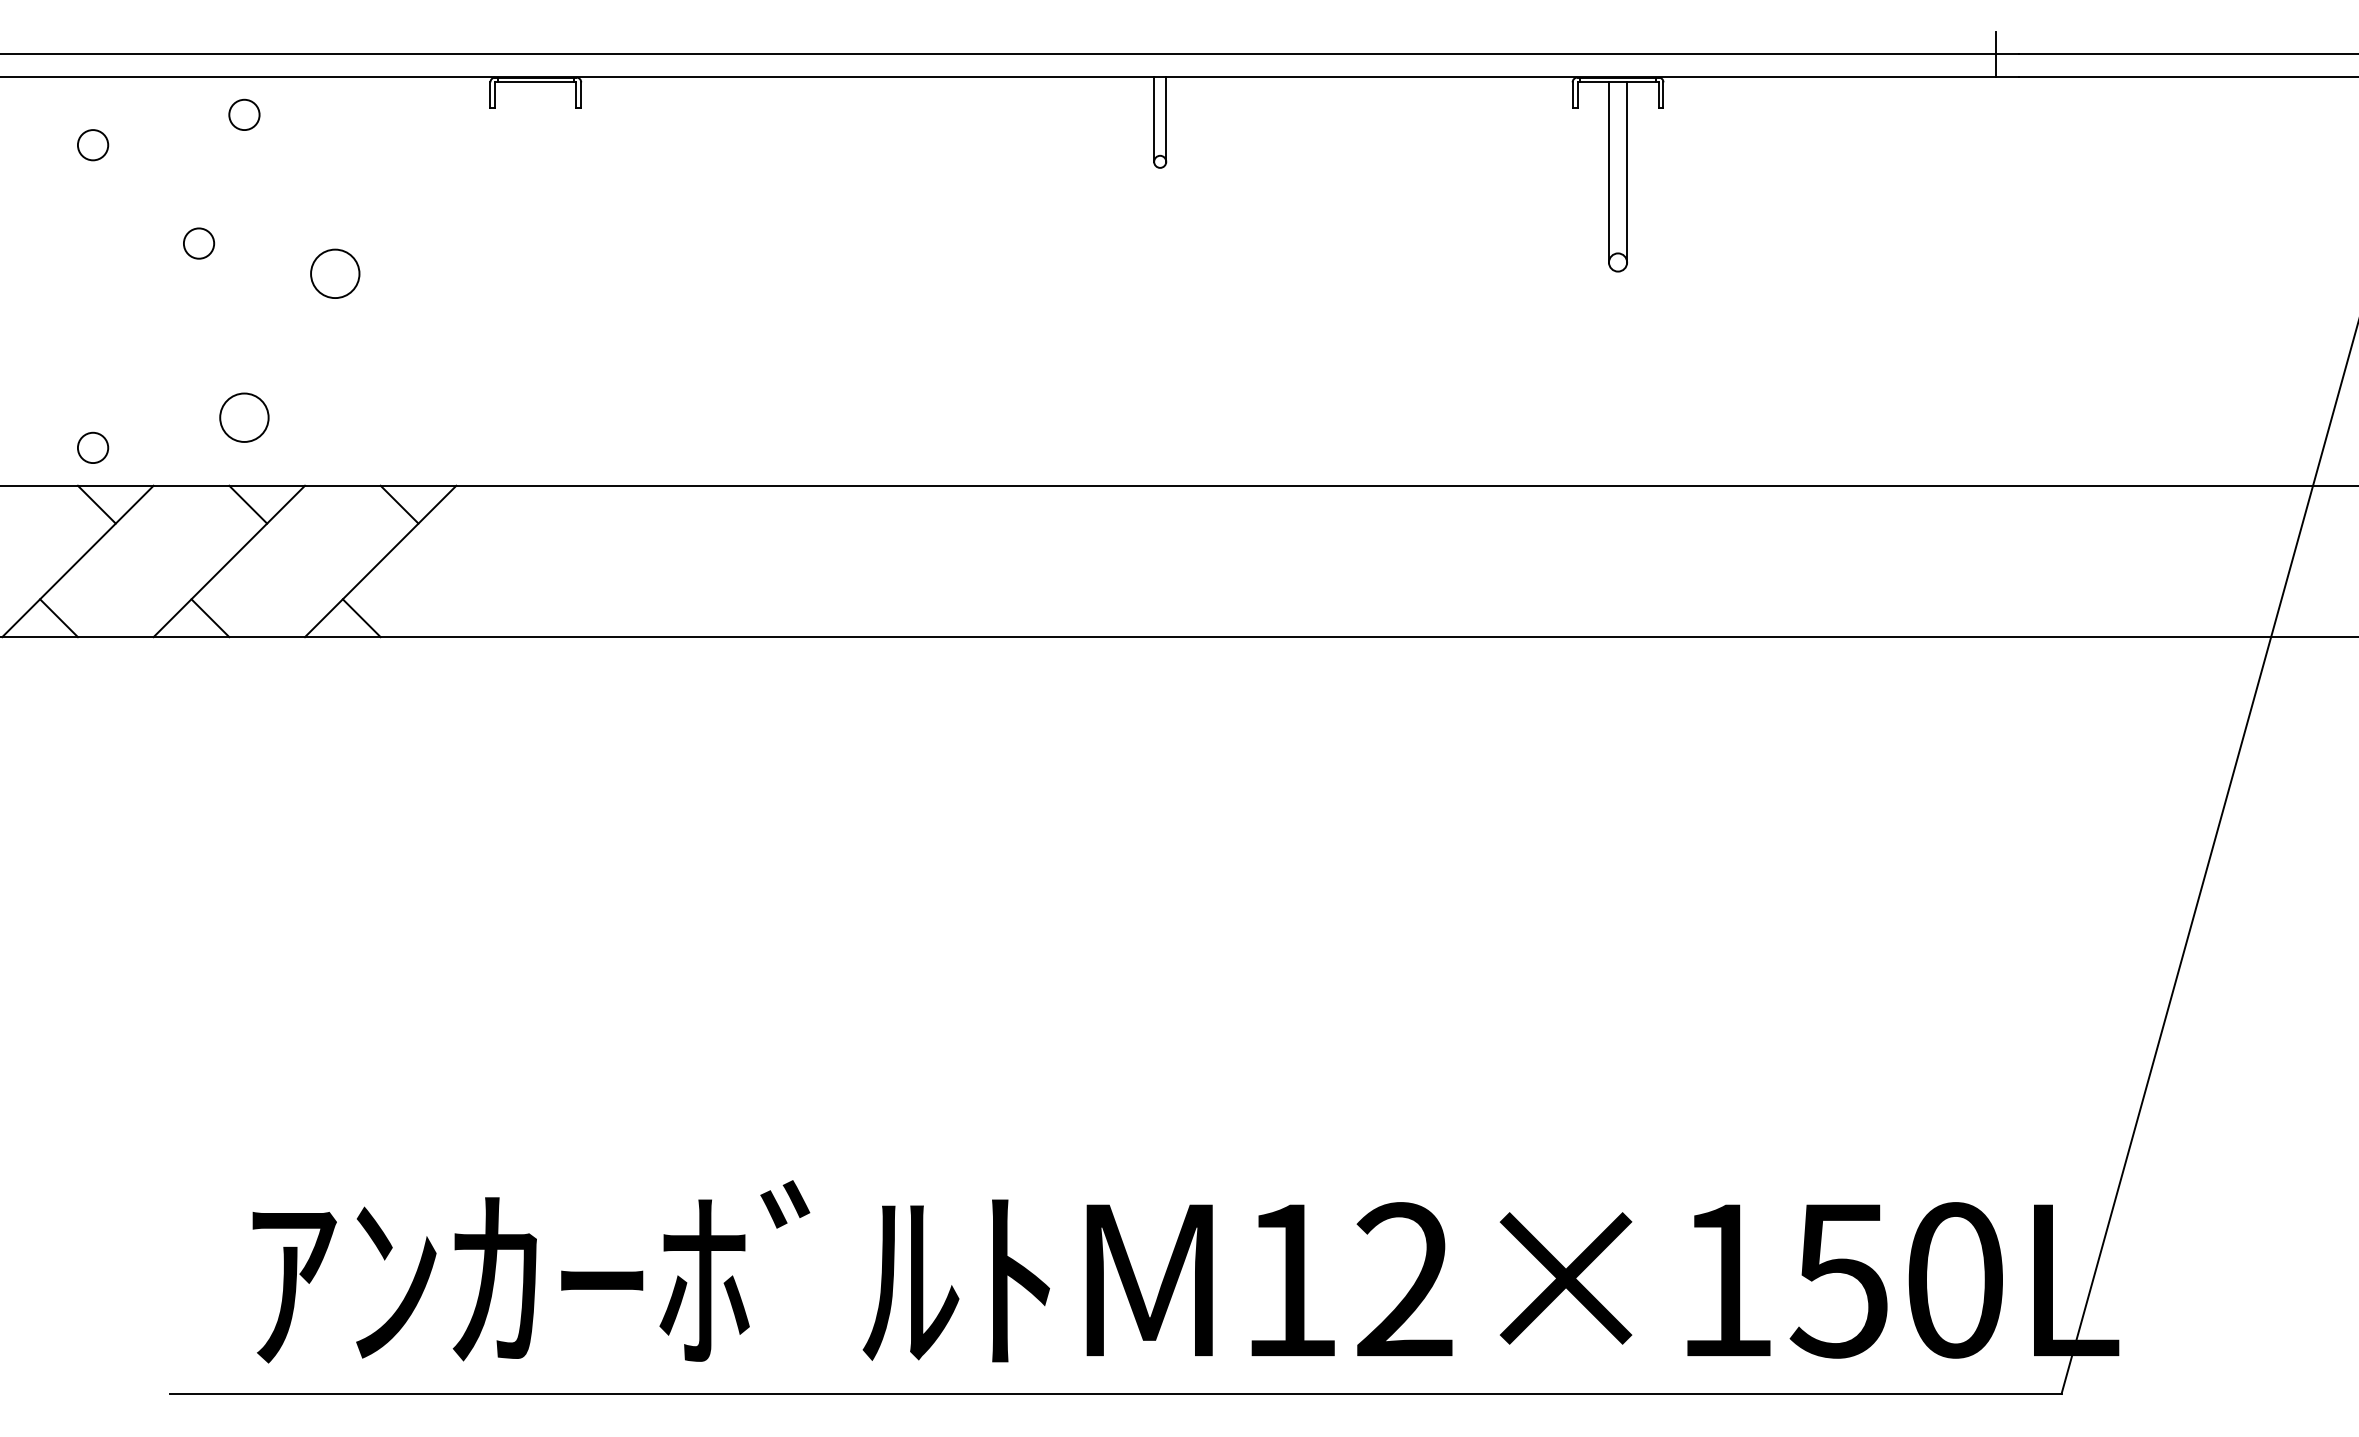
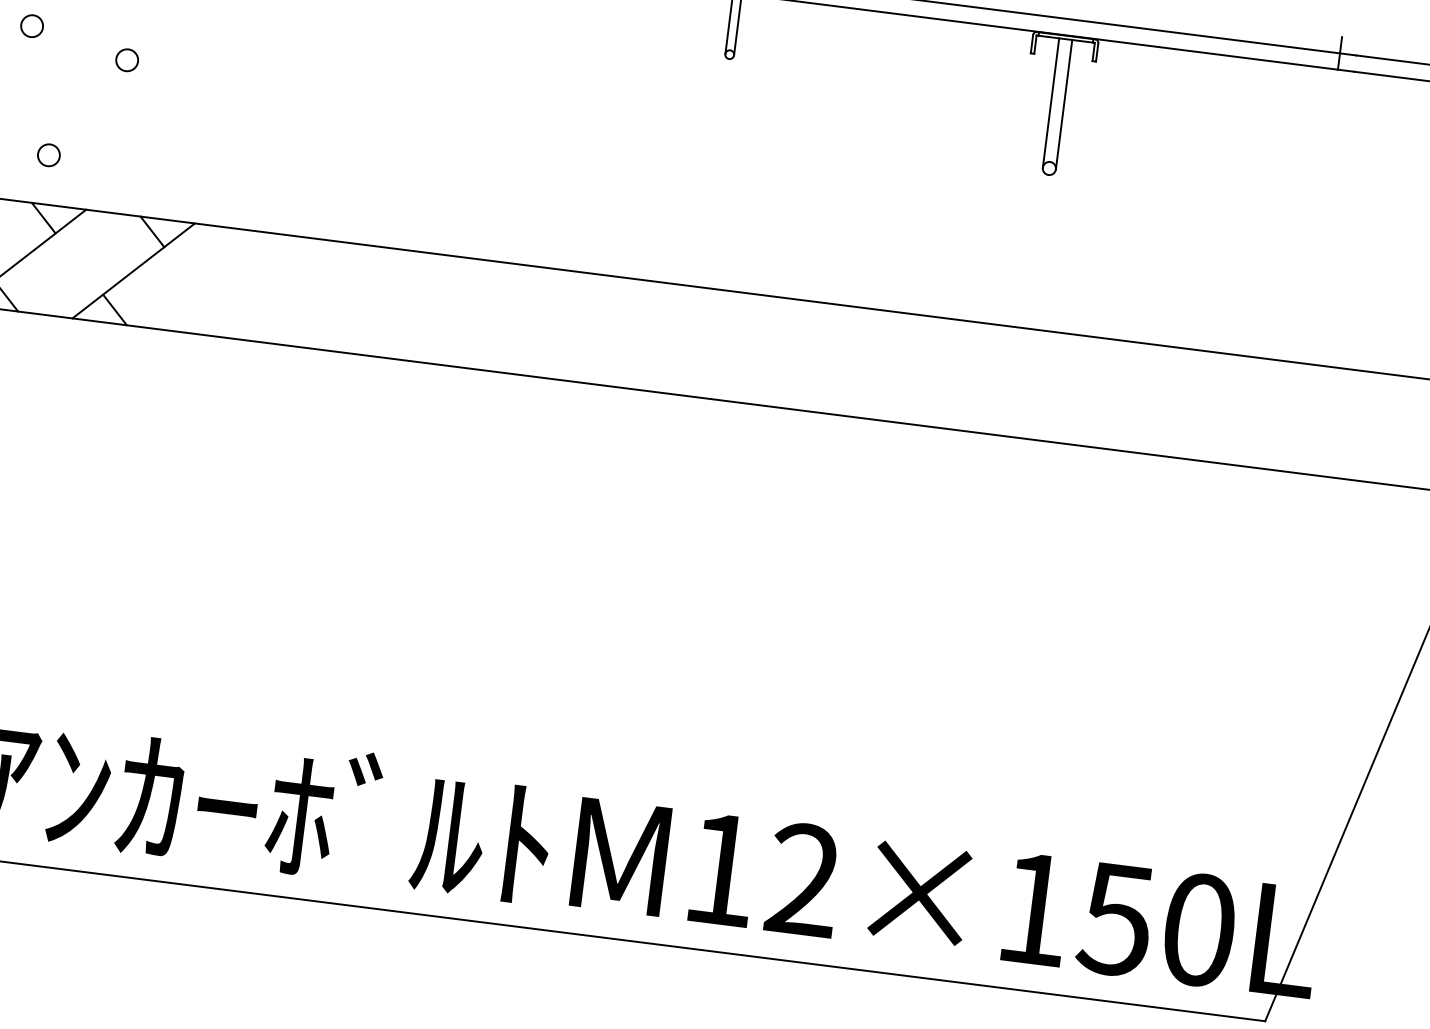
circle: (335, 273) -> (127, 60), size x0.62
circle: (244, 417) -> (48, 155), size x0.62

